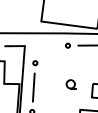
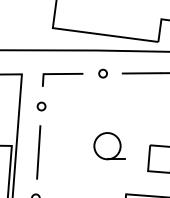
line: (46, 46) -> (62, 75), added
part: (71, 84) -> (109, 146), size x1.67

